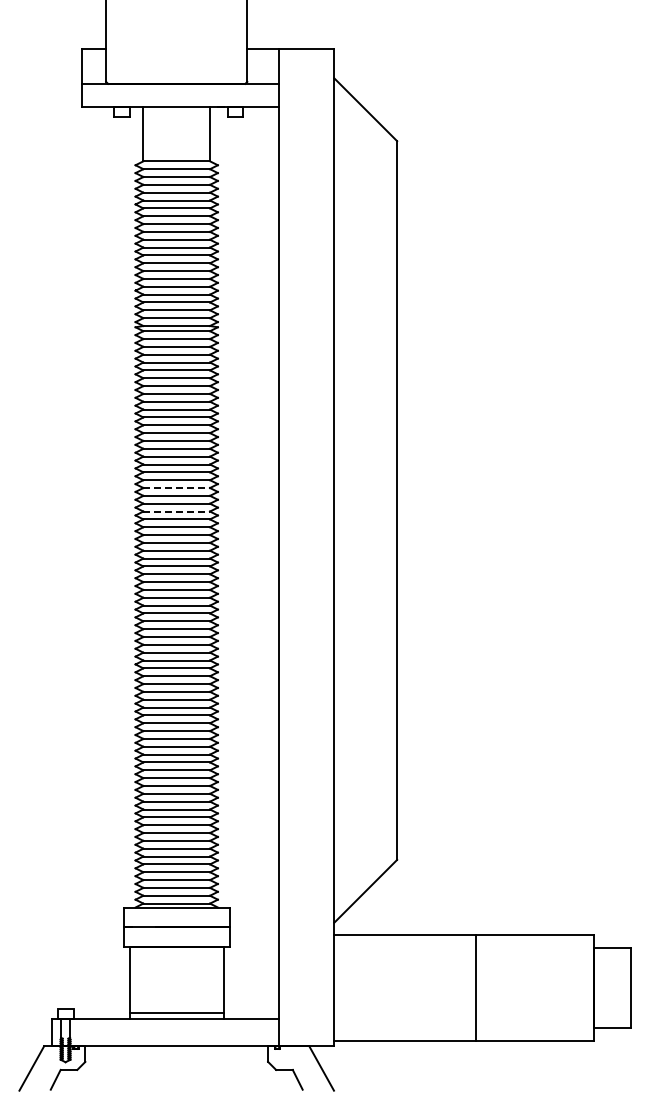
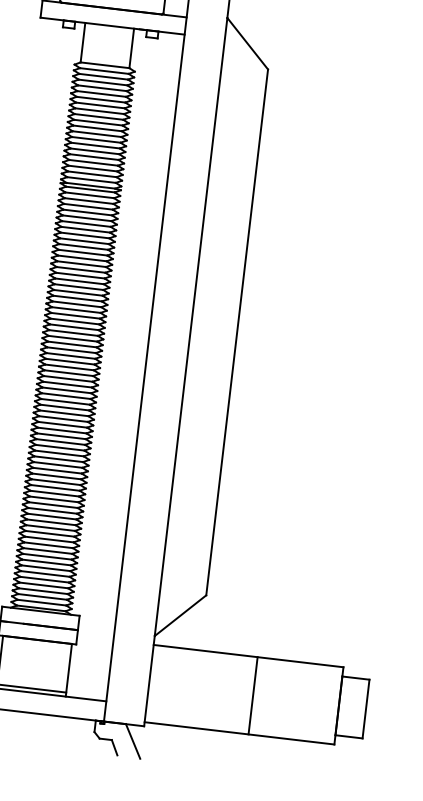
line: (177, 488) -> (77, 304), dashed -> solid
line: (177, 511) -> (75, 321), dashed -> solid

